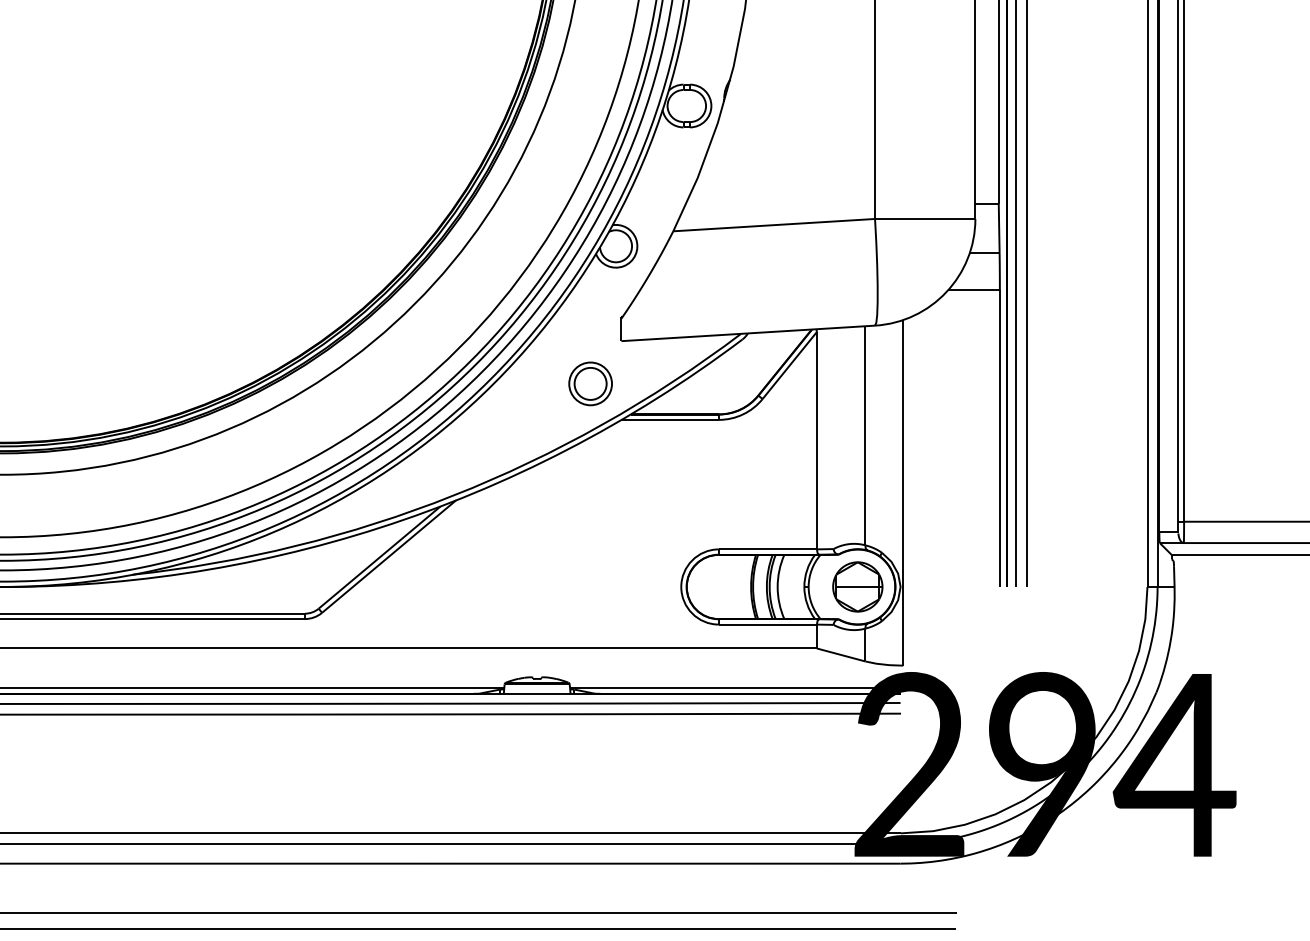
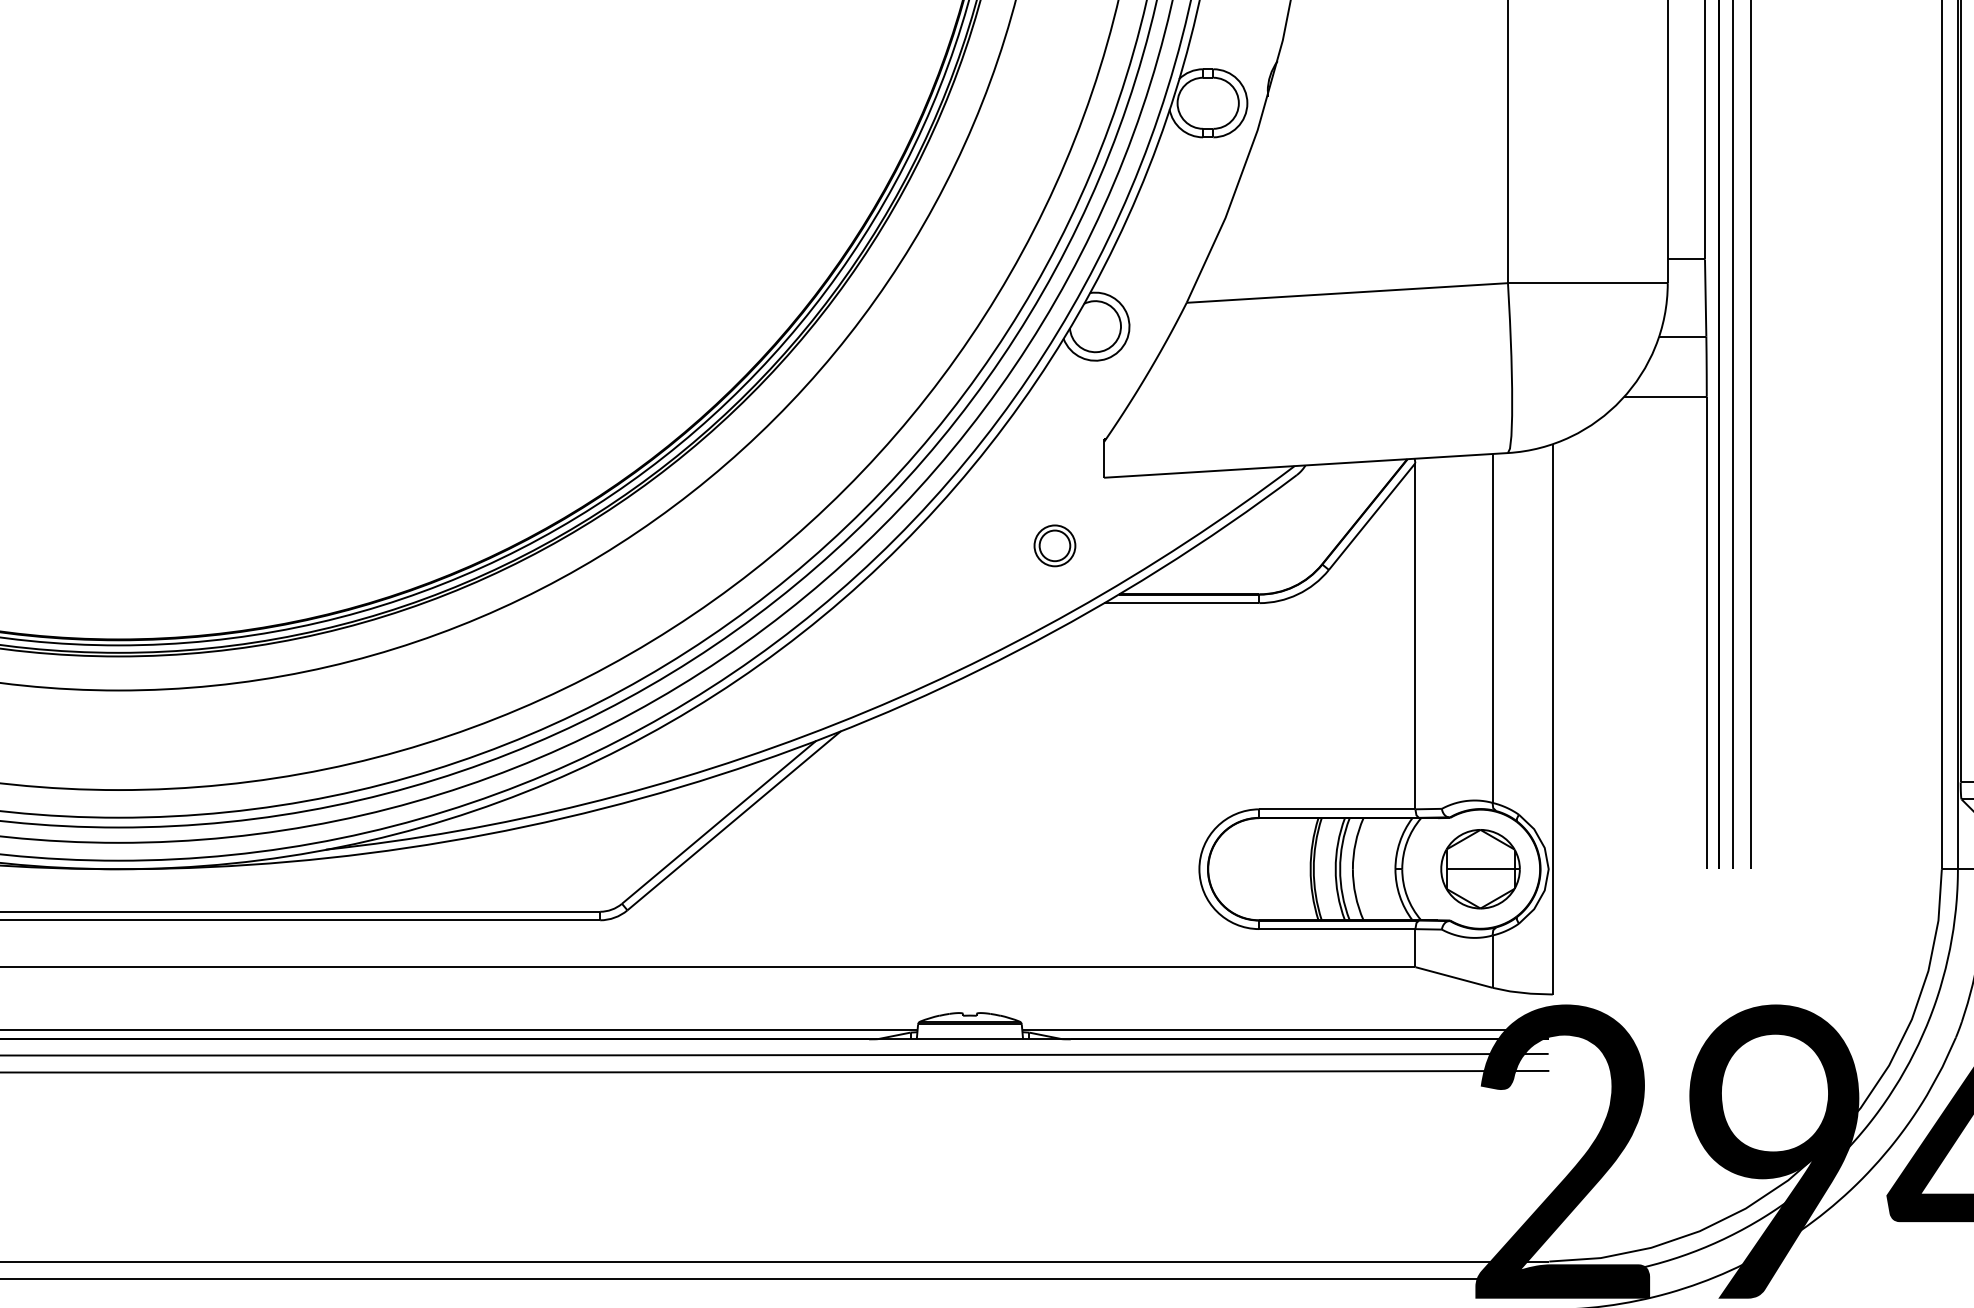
part: (590, 383) -> (1054, 545), size x0.6

